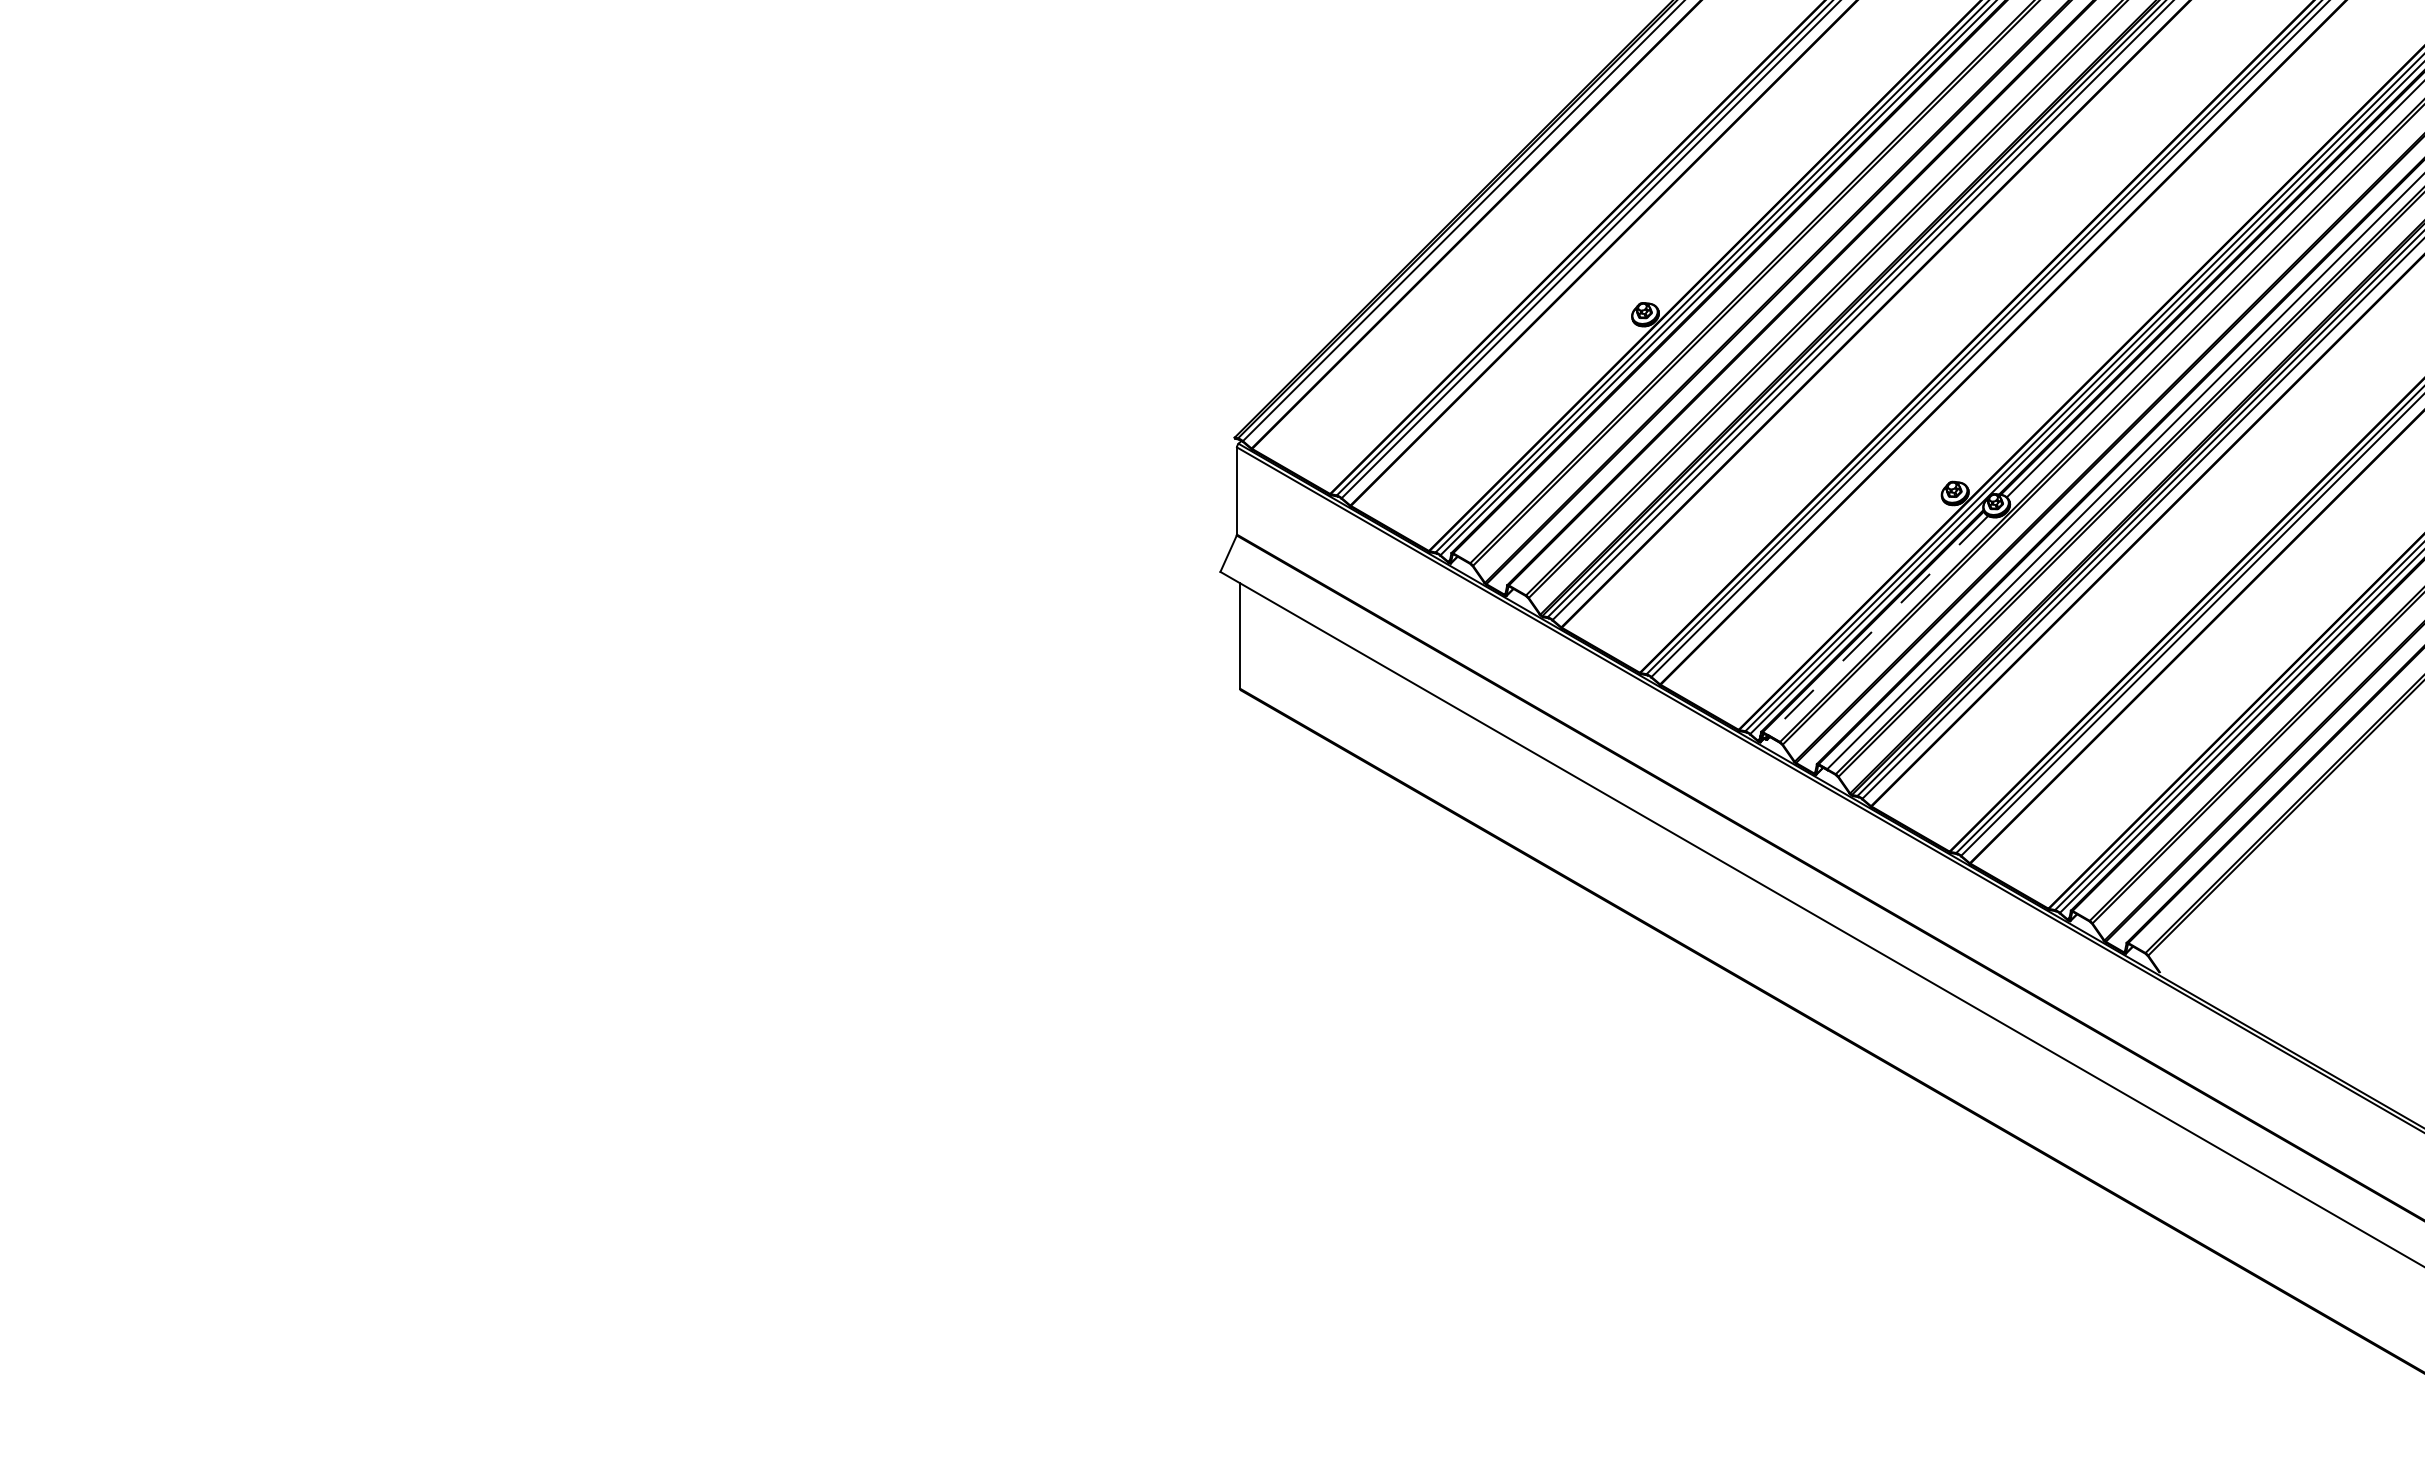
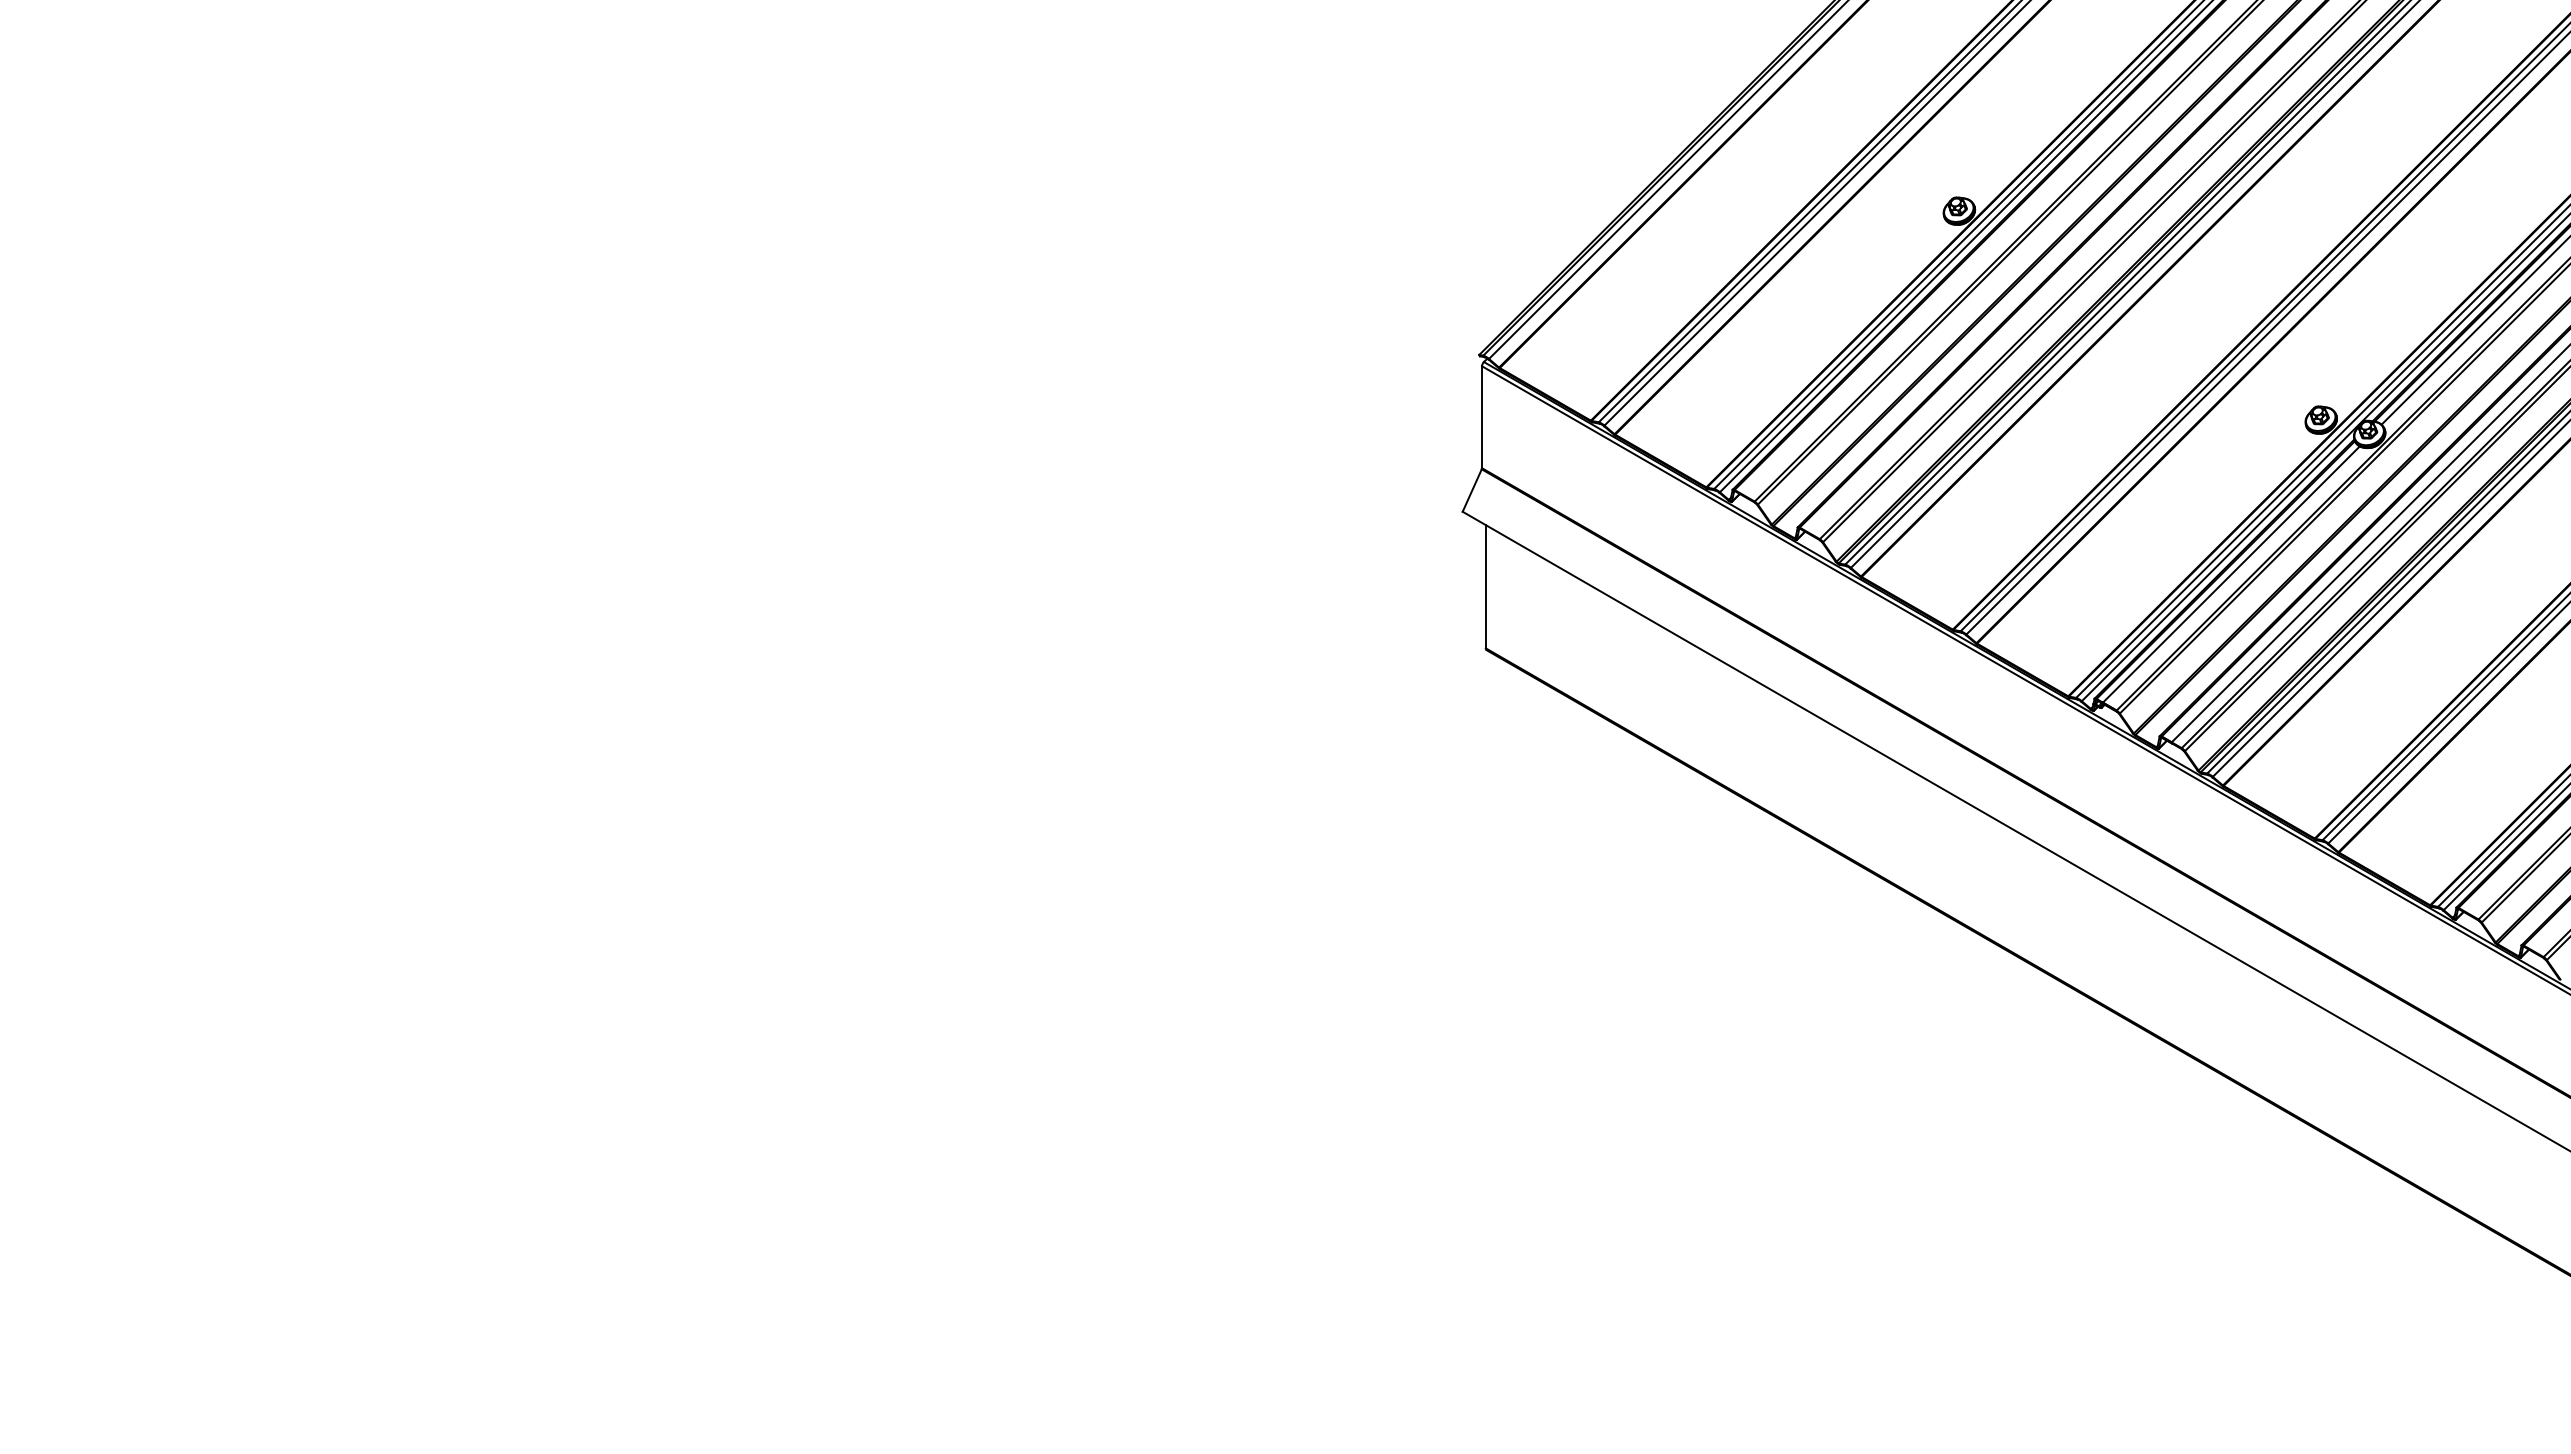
line: (1877, 625) -> (2230, 574), dashed -> solid

